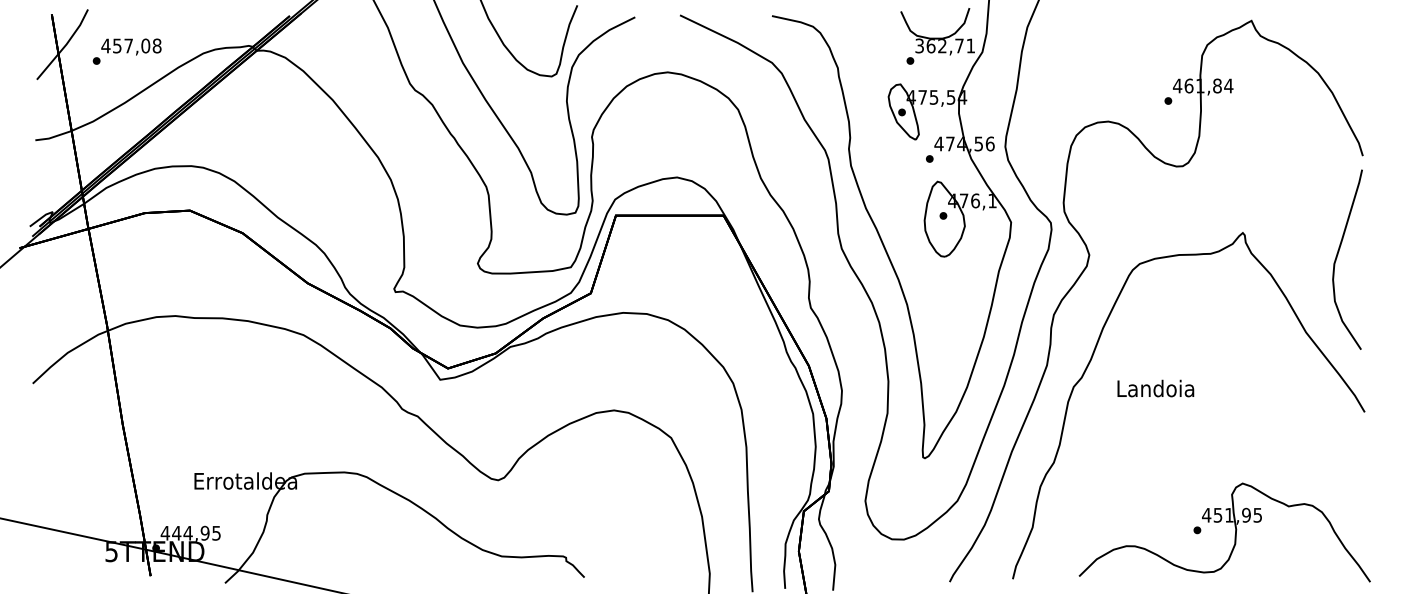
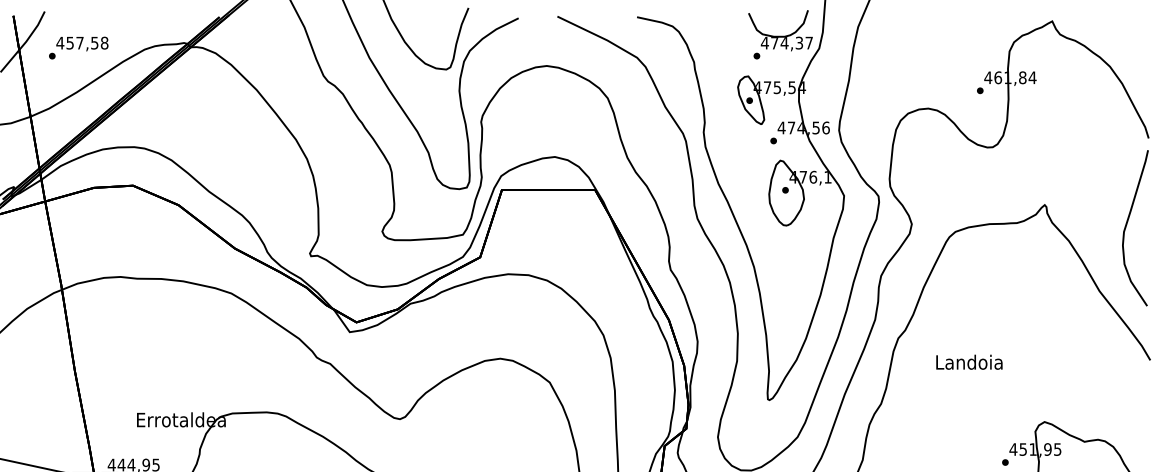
text: (145, 45) -> (94, 42), 457,08 -> 457,58
text: (944, 45) -> (786, 42), 362,71 -> 474,37
text: (1155, 388) -> (969, 362), moved

